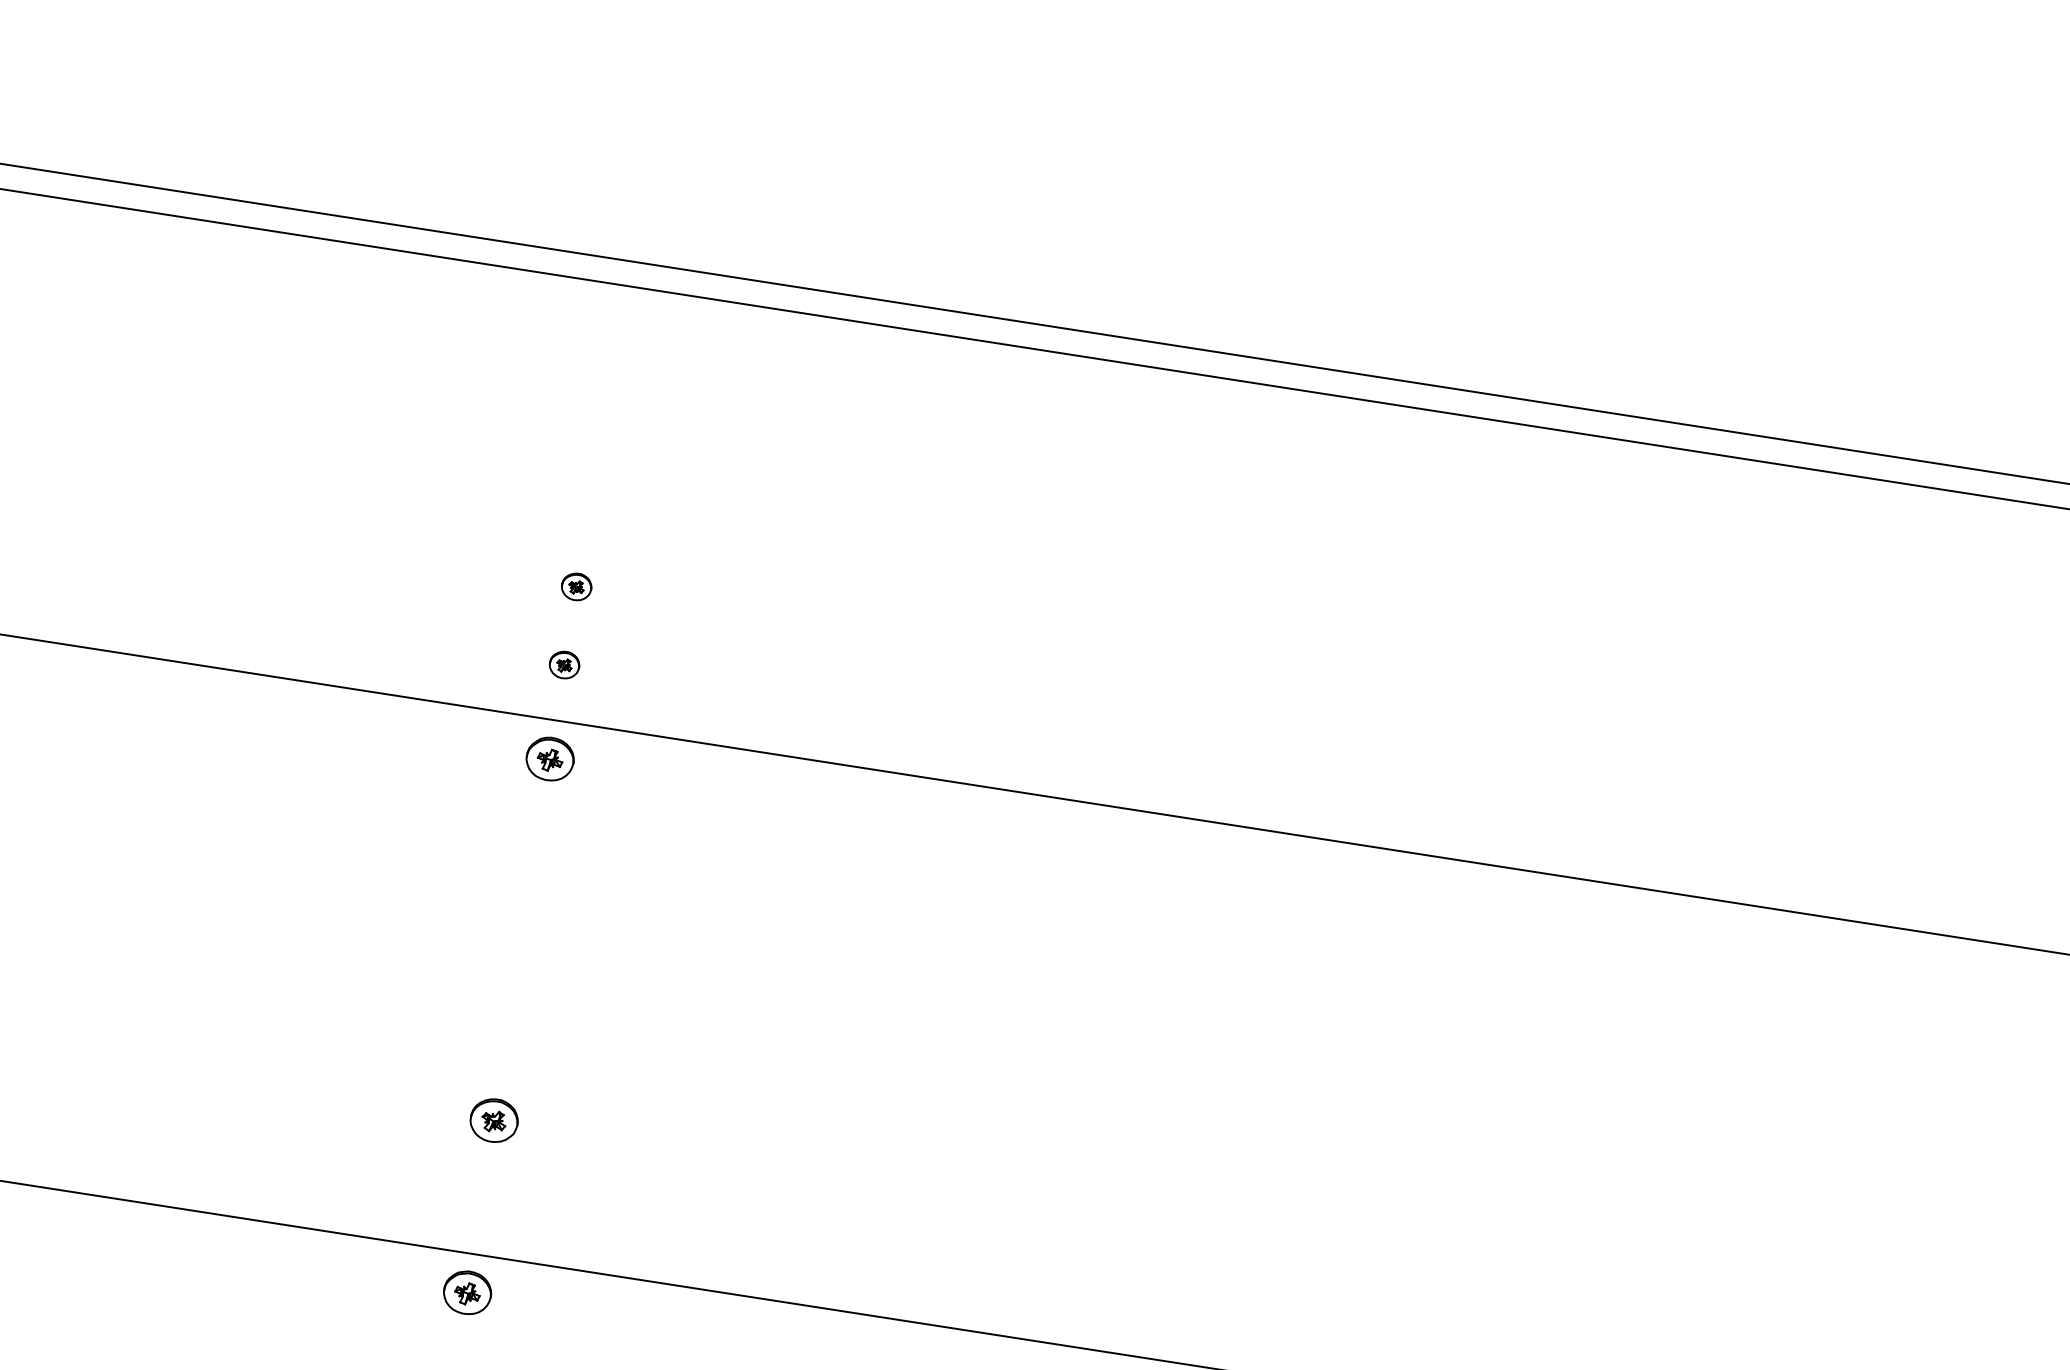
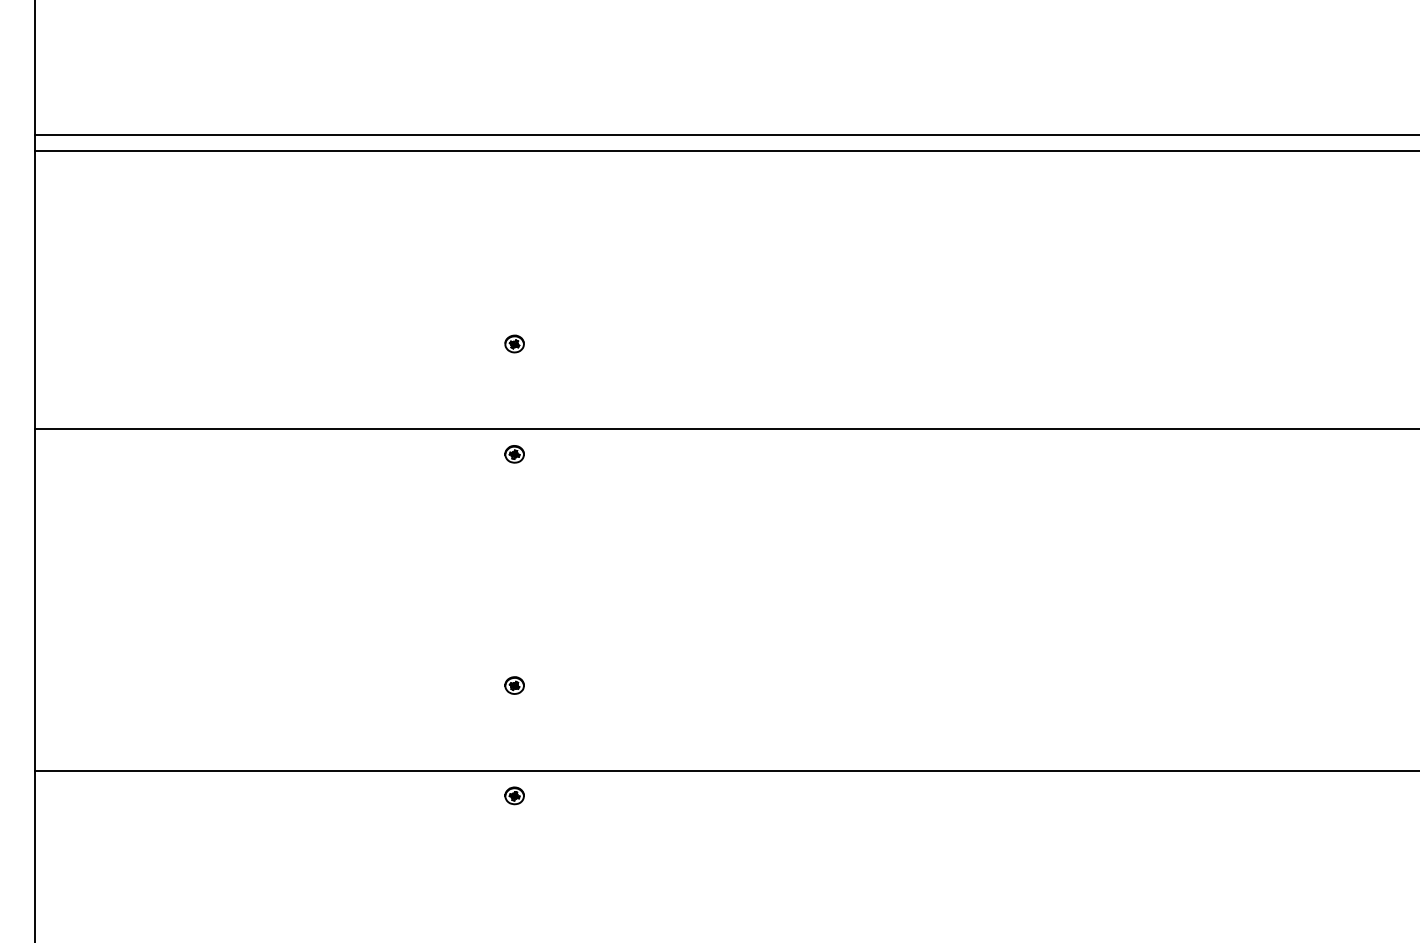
part: (564, 664) -> (514, 393), removed
part: (549, 759) -> (514, 454), size x0.62
part: (493, 1120) -> (514, 685), size x0.62
part: (467, 1292) -> (514, 795), size x0.62

